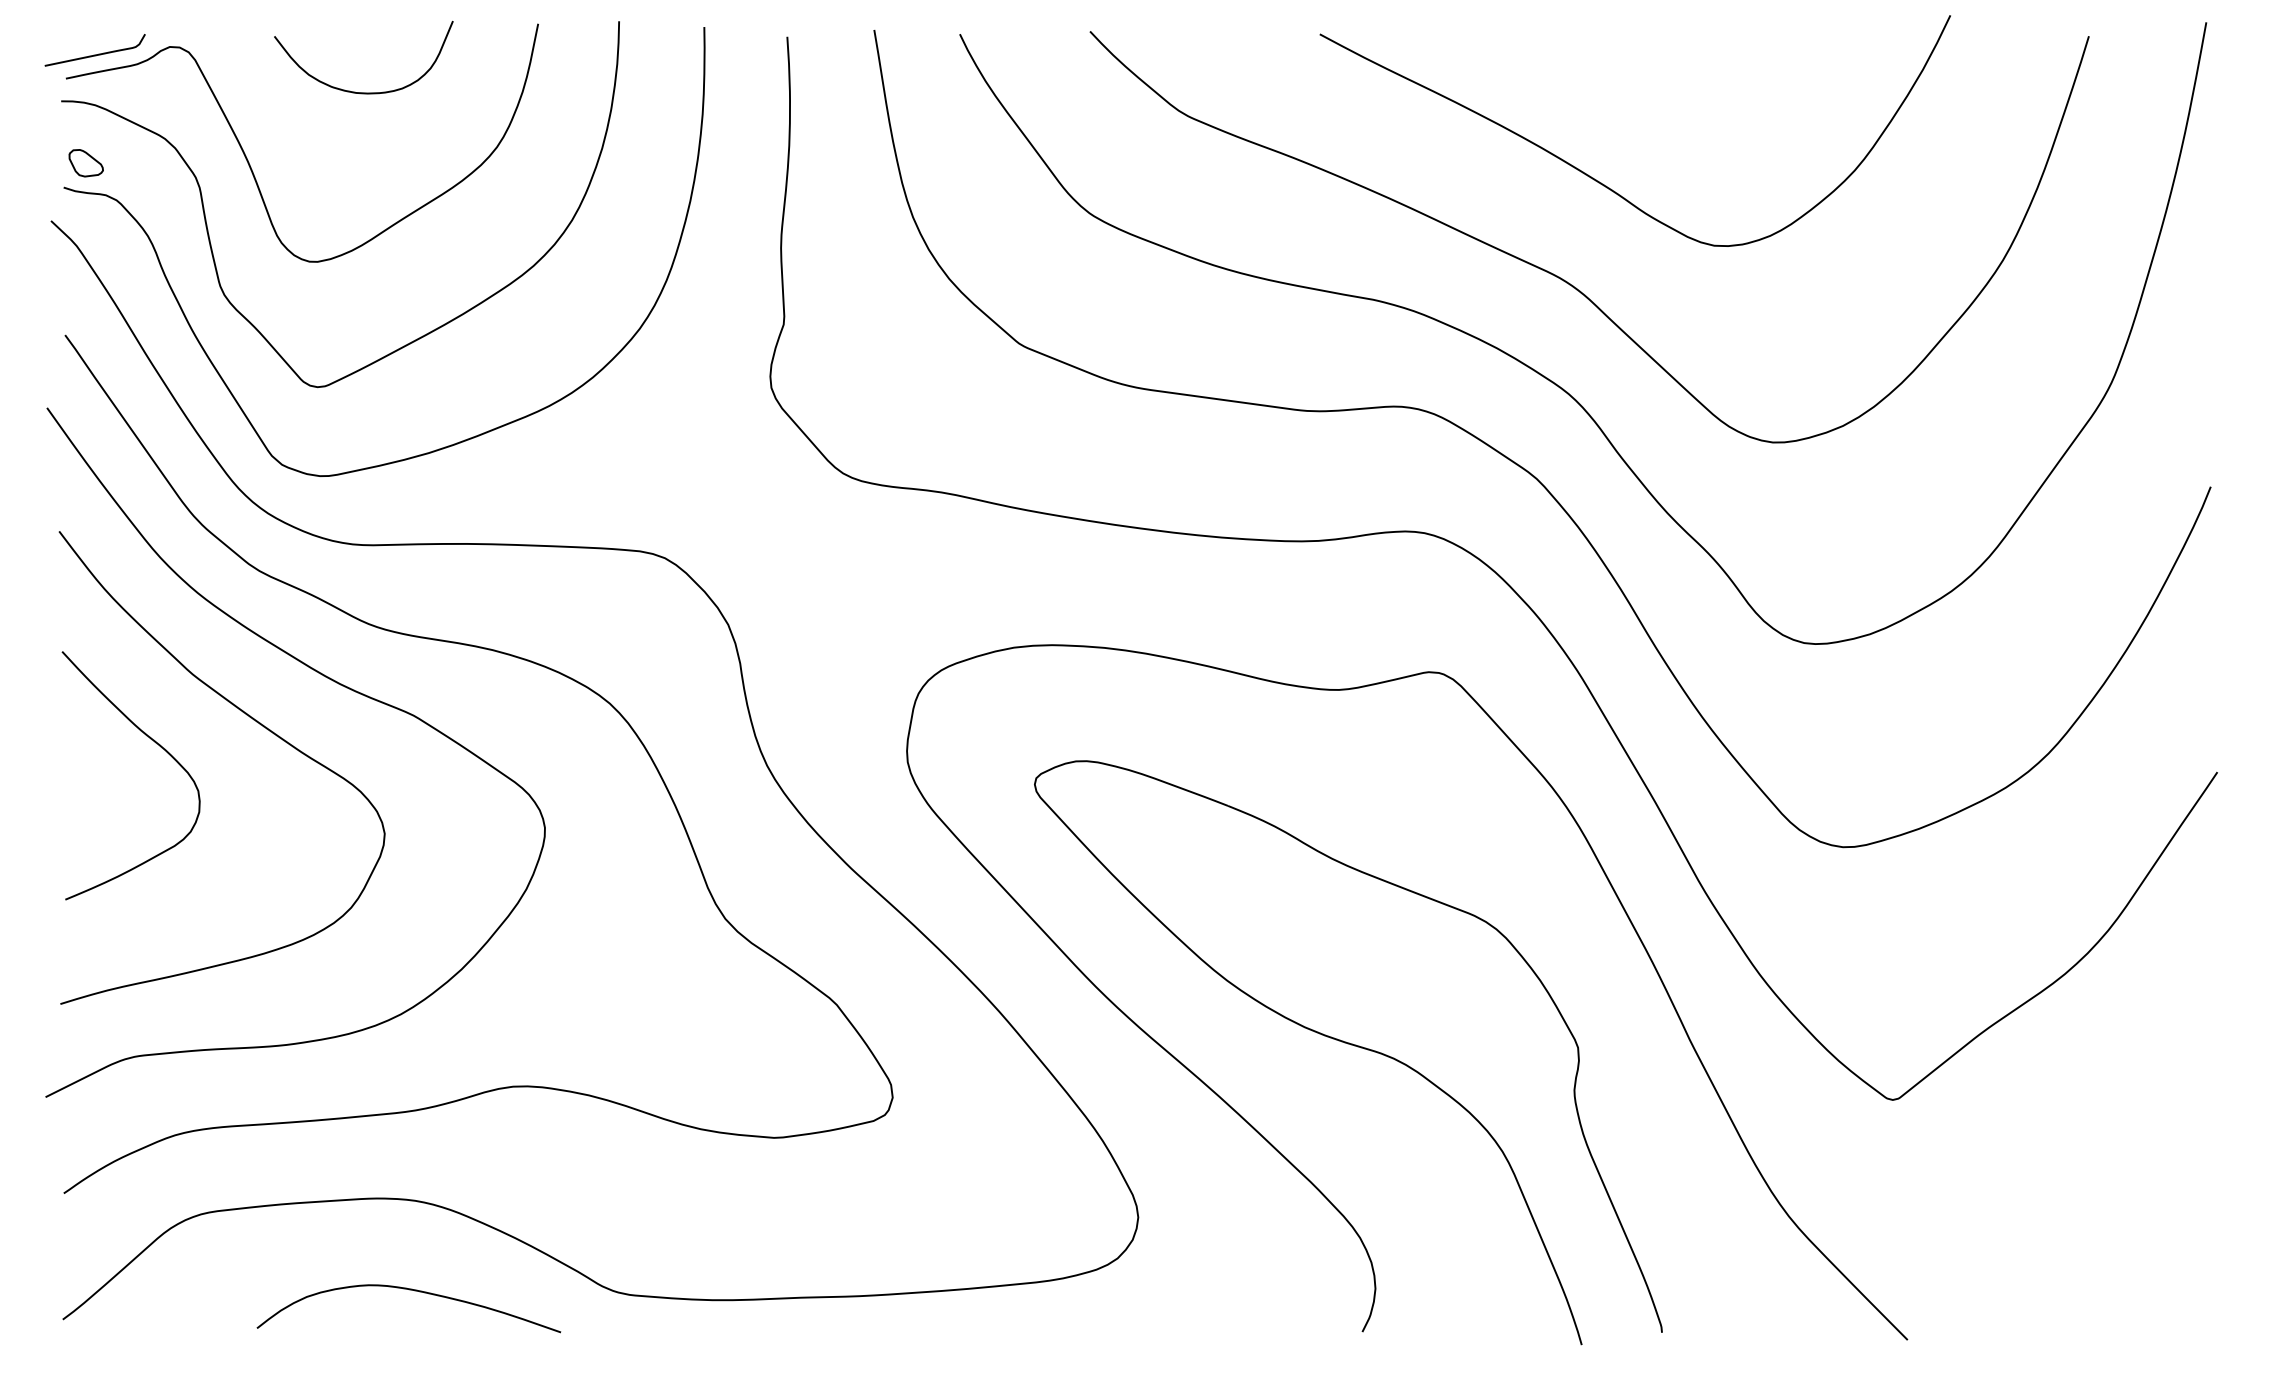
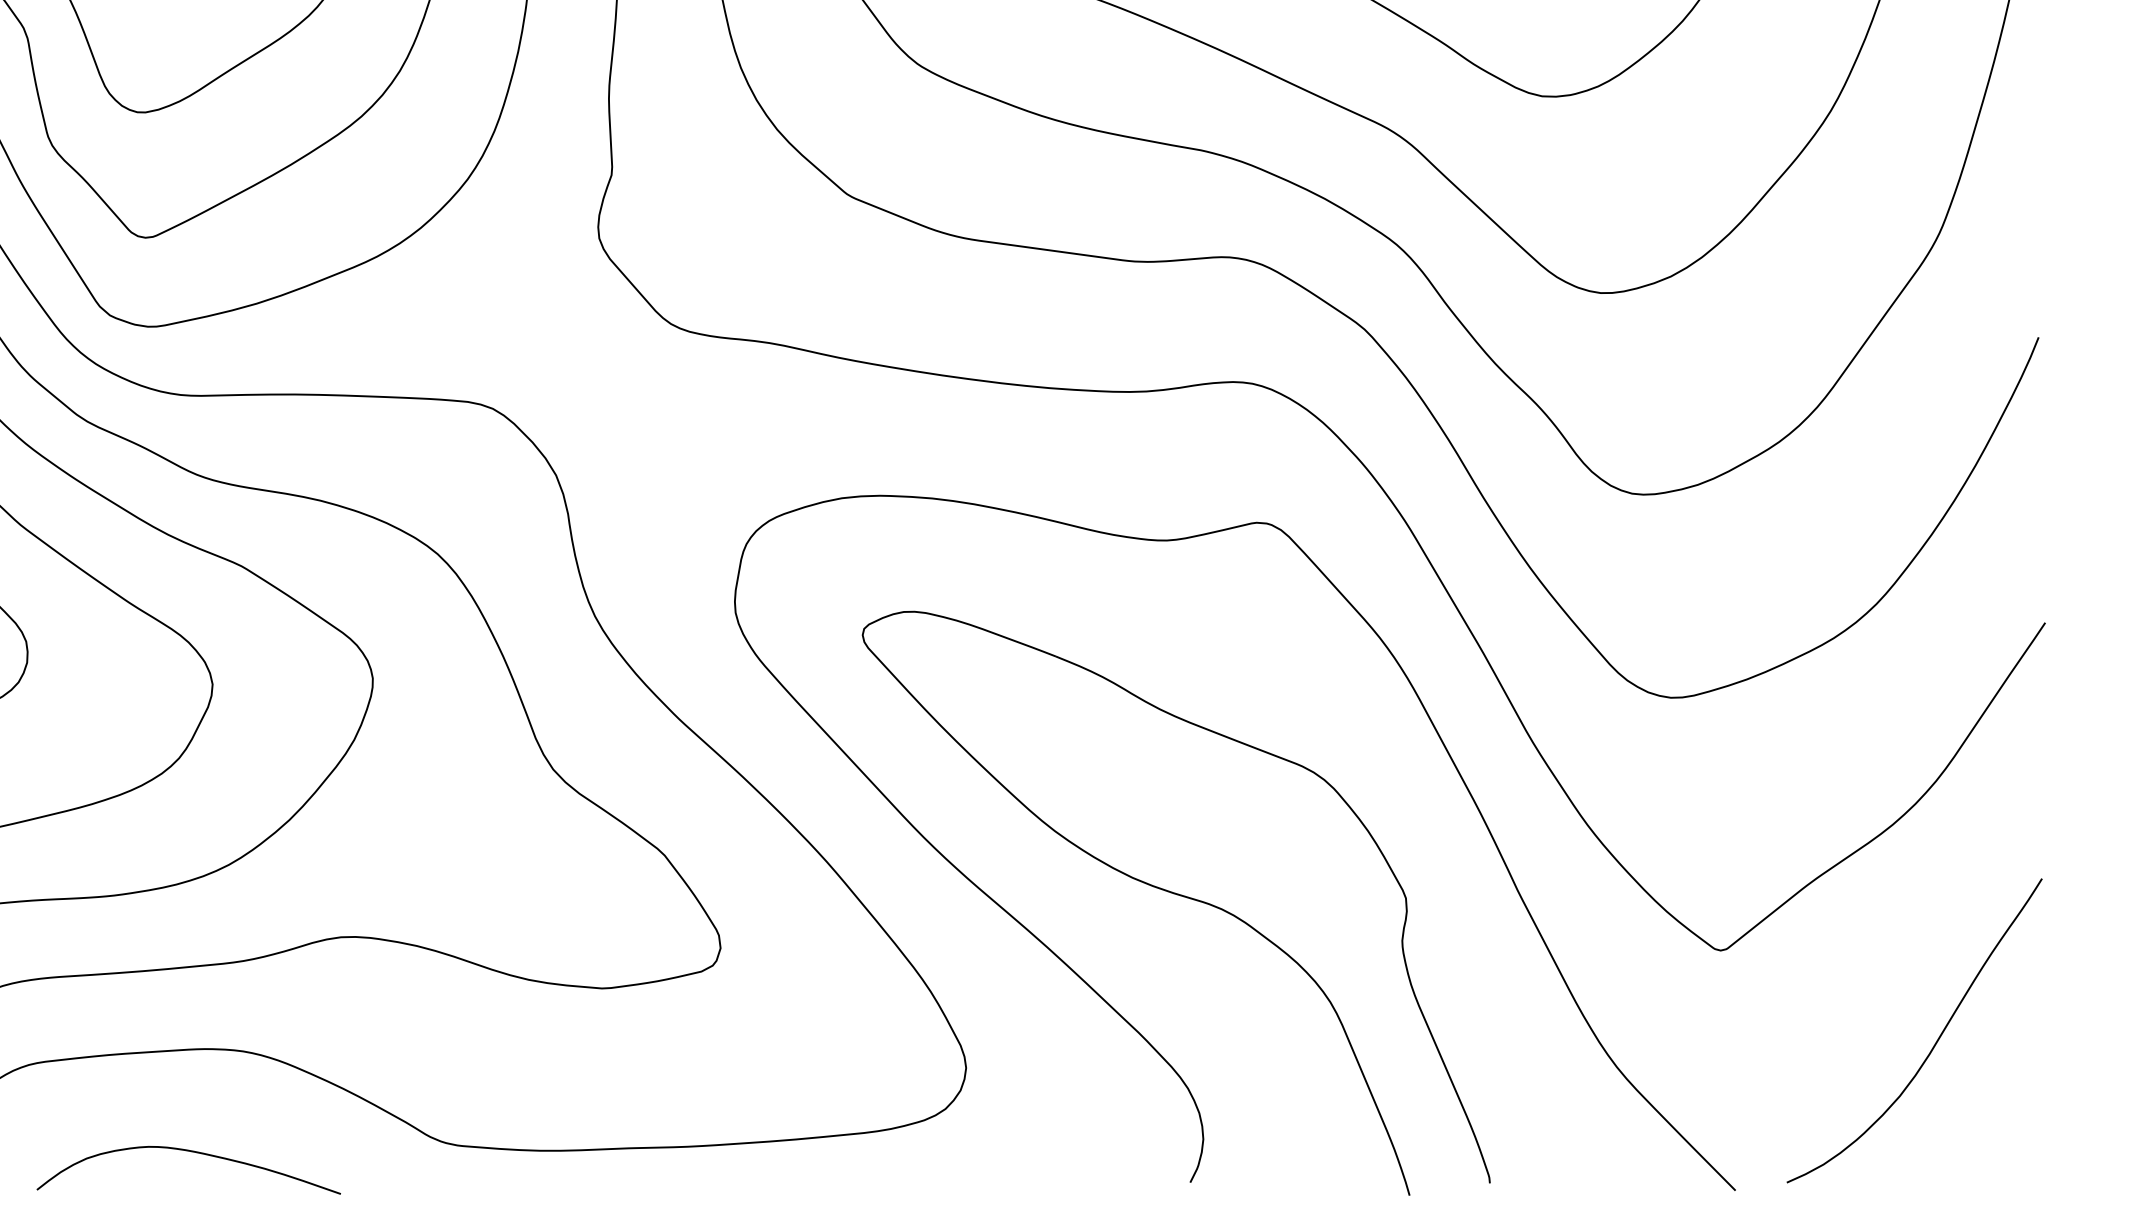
curve: (2107, 1191) -> (1935, 1042), added
curve: (409, 1290) -> (189, 1152), moved

